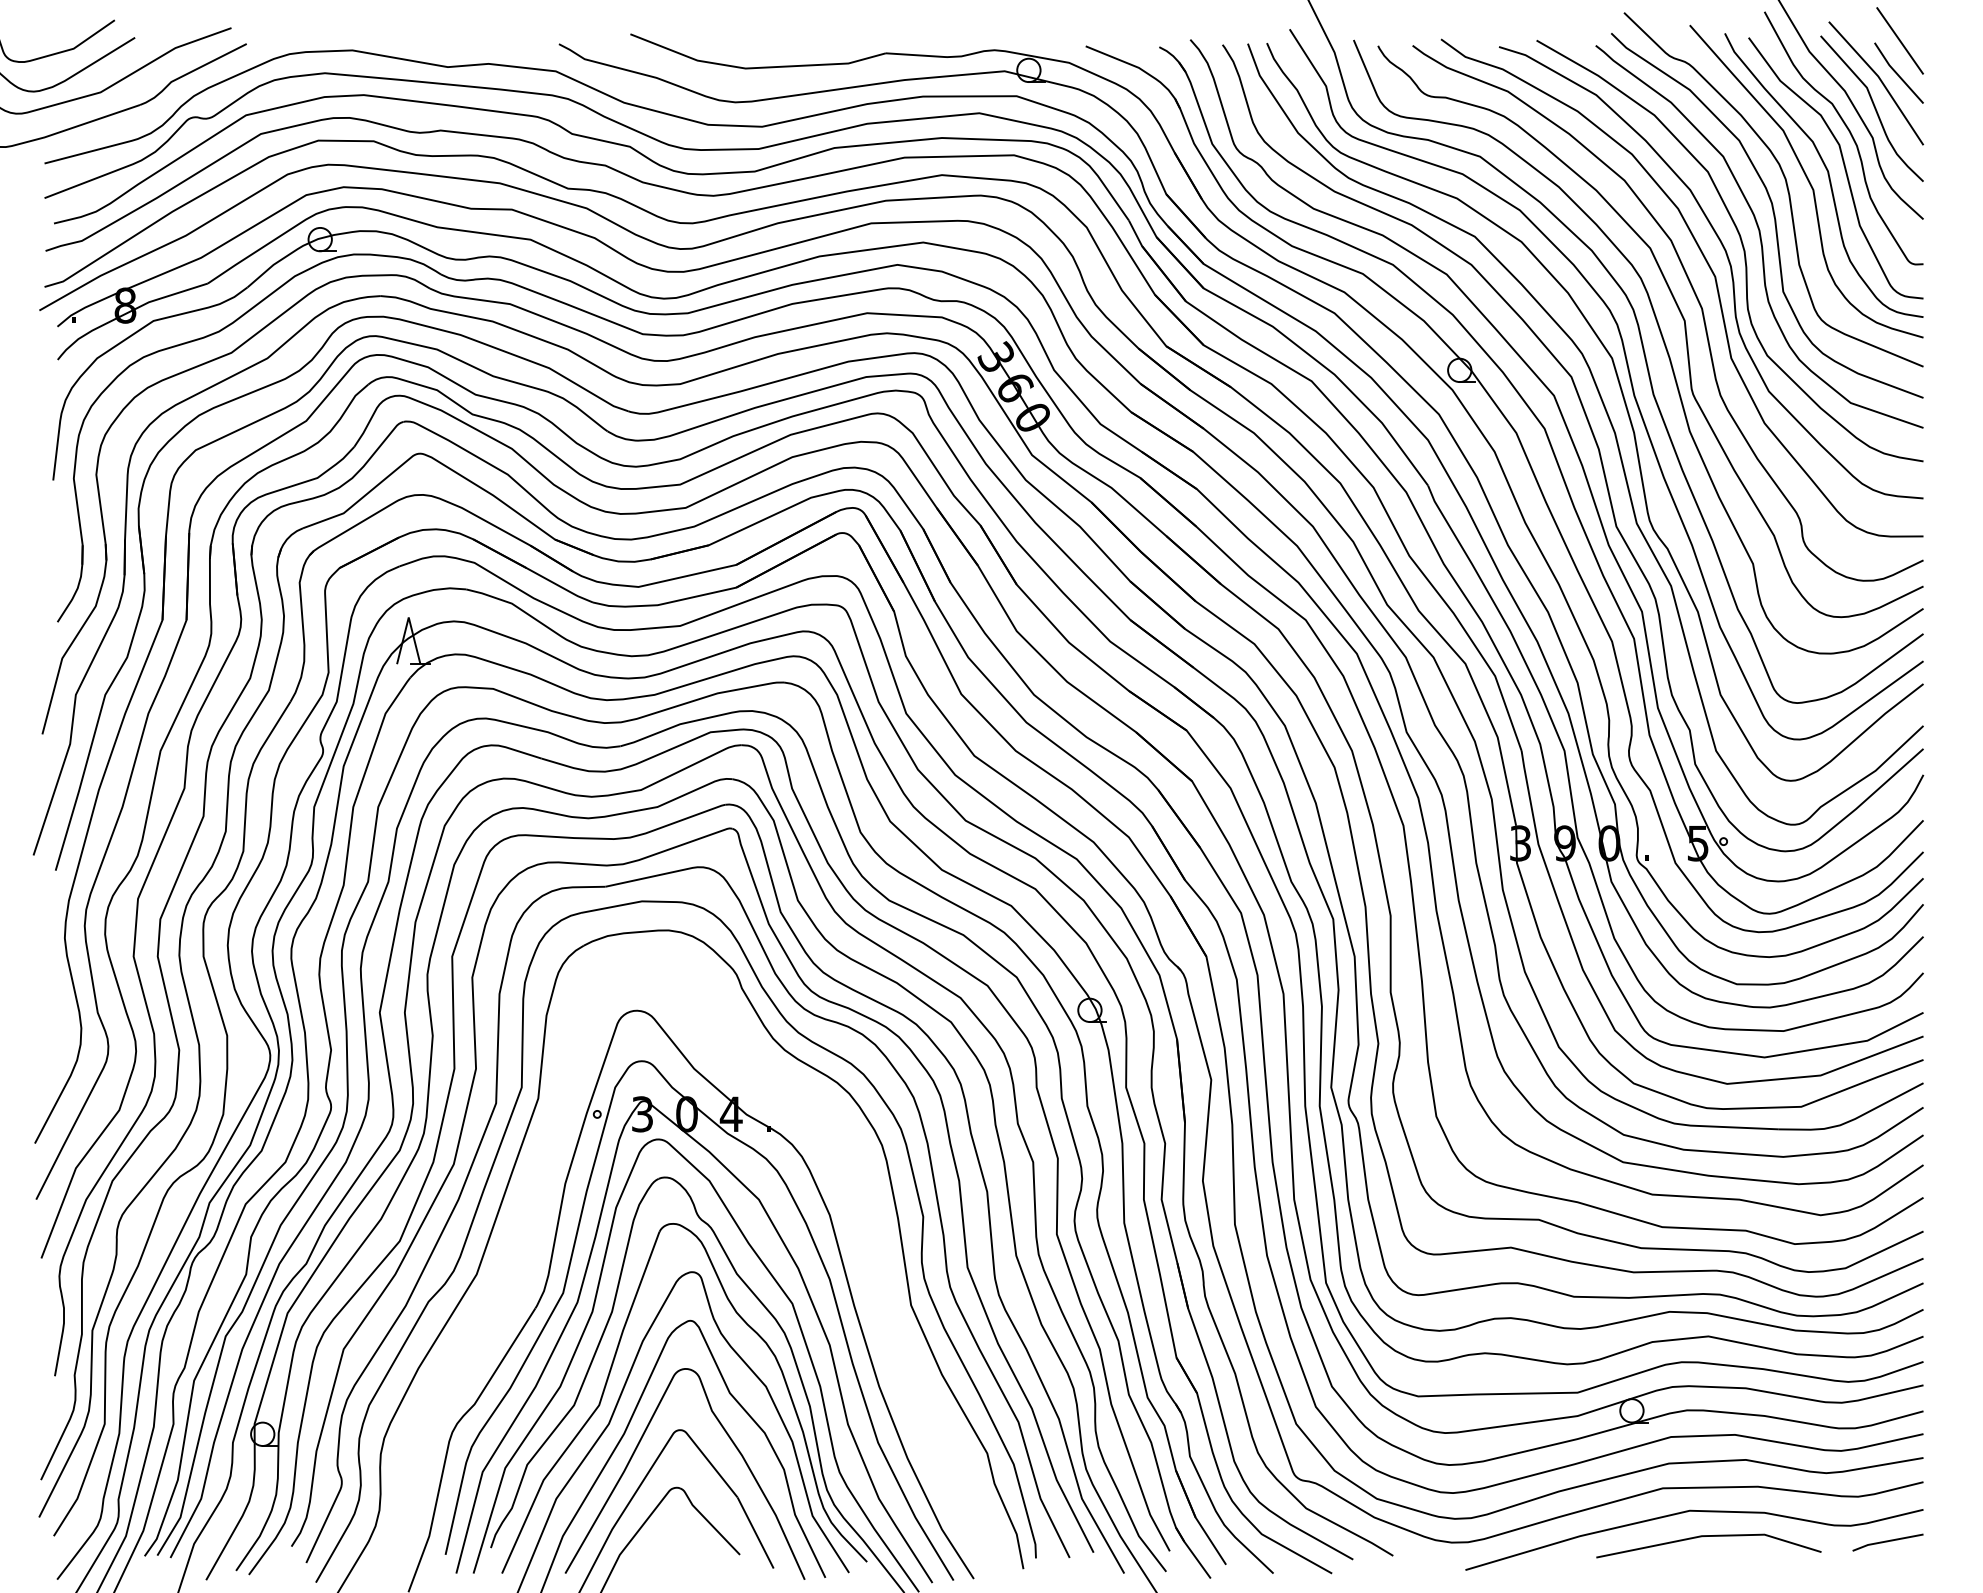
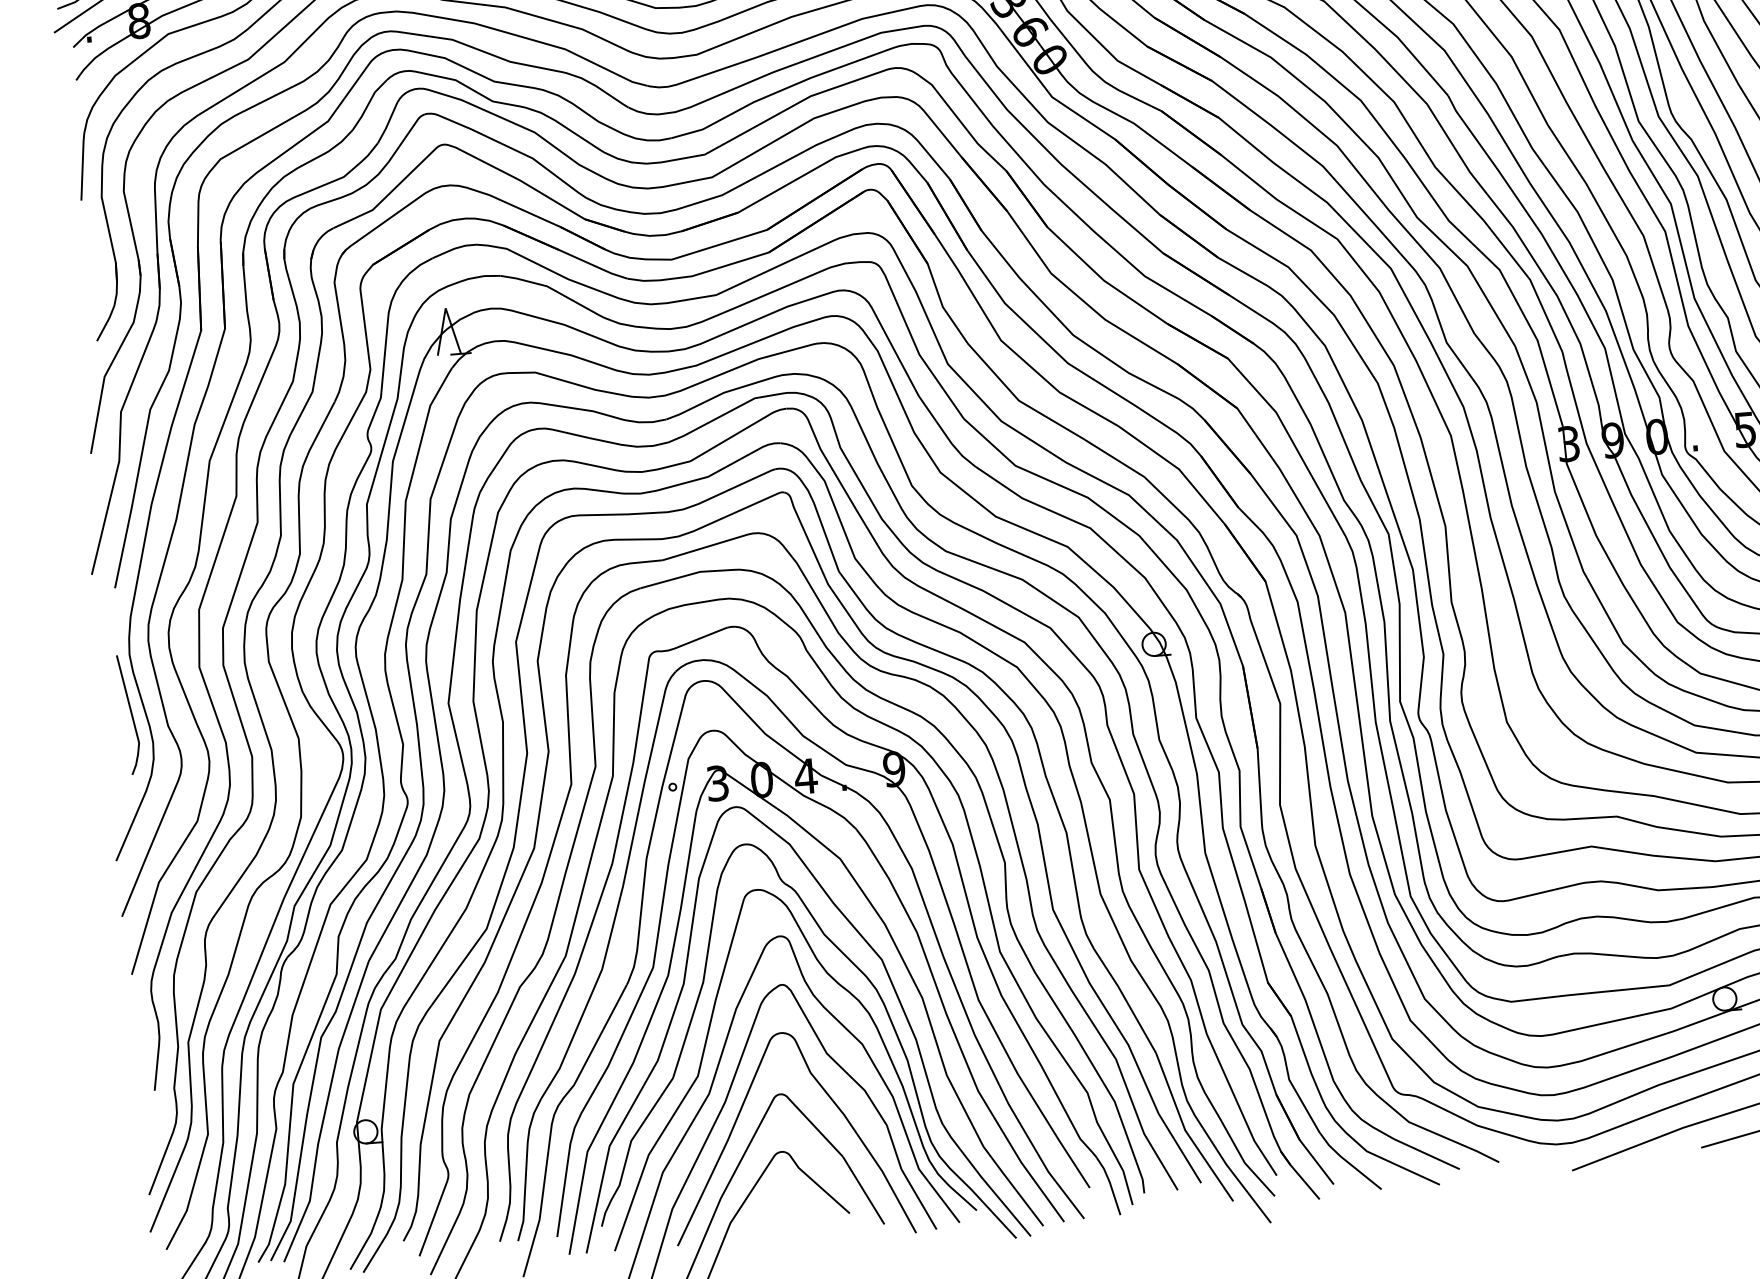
line: (61, 997) -> (130, 713), added
part: (855, 1231) -> (938, 882), added

